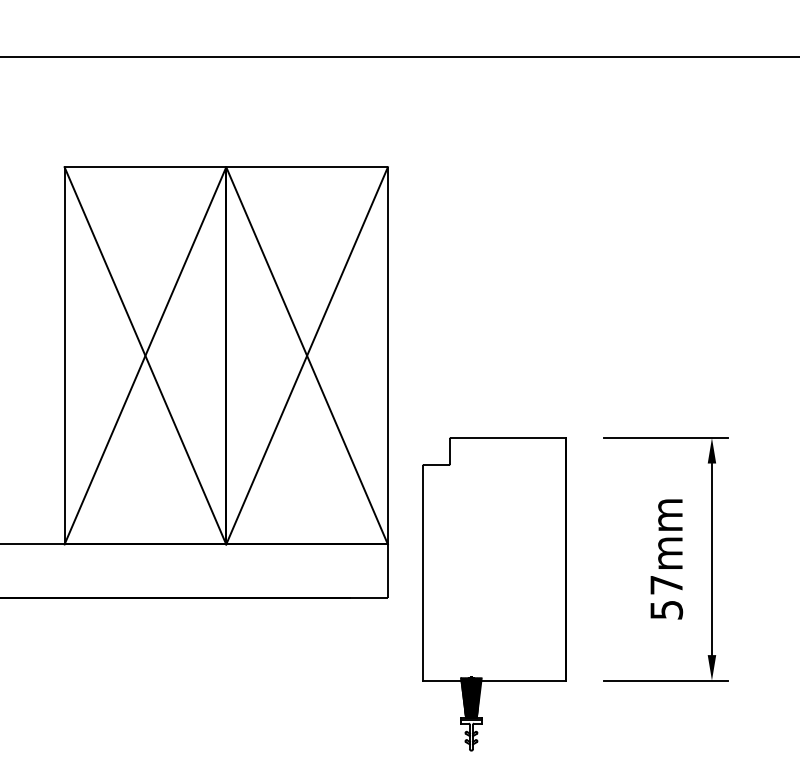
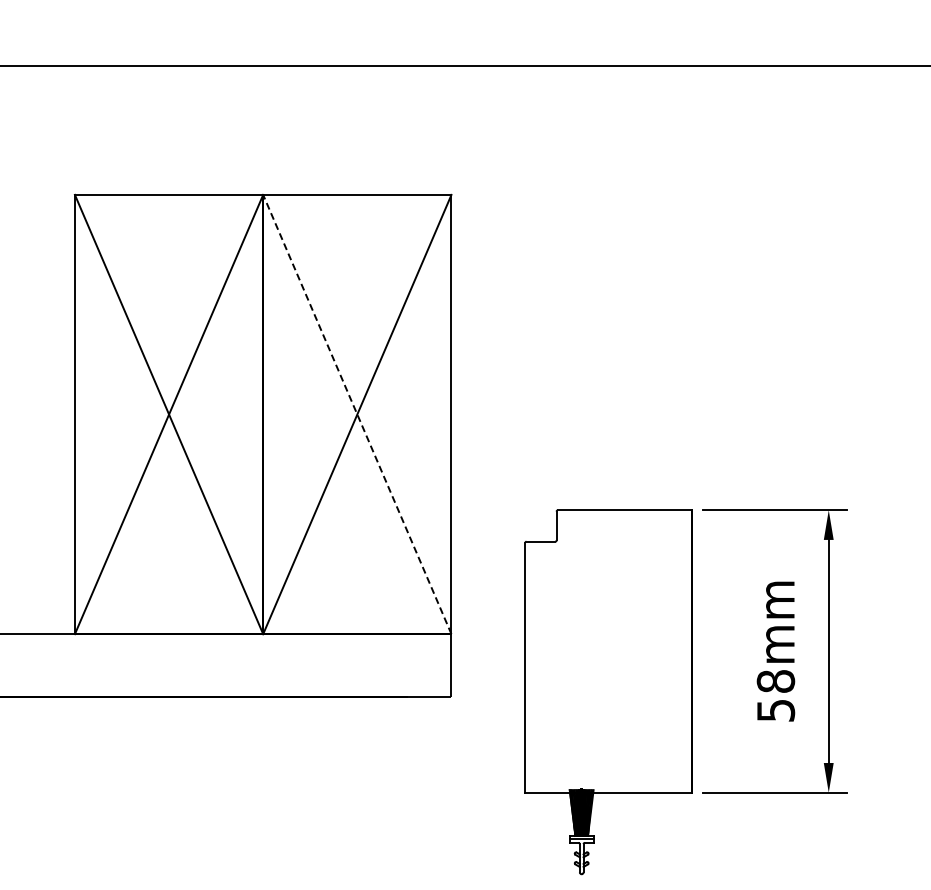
line: (307, 355) -> (357, 414), solid -> dashed
text: (666, 585) -> (775, 681), 57mm -> 58mm
part: (494, 594) -> (608, 692), moved

